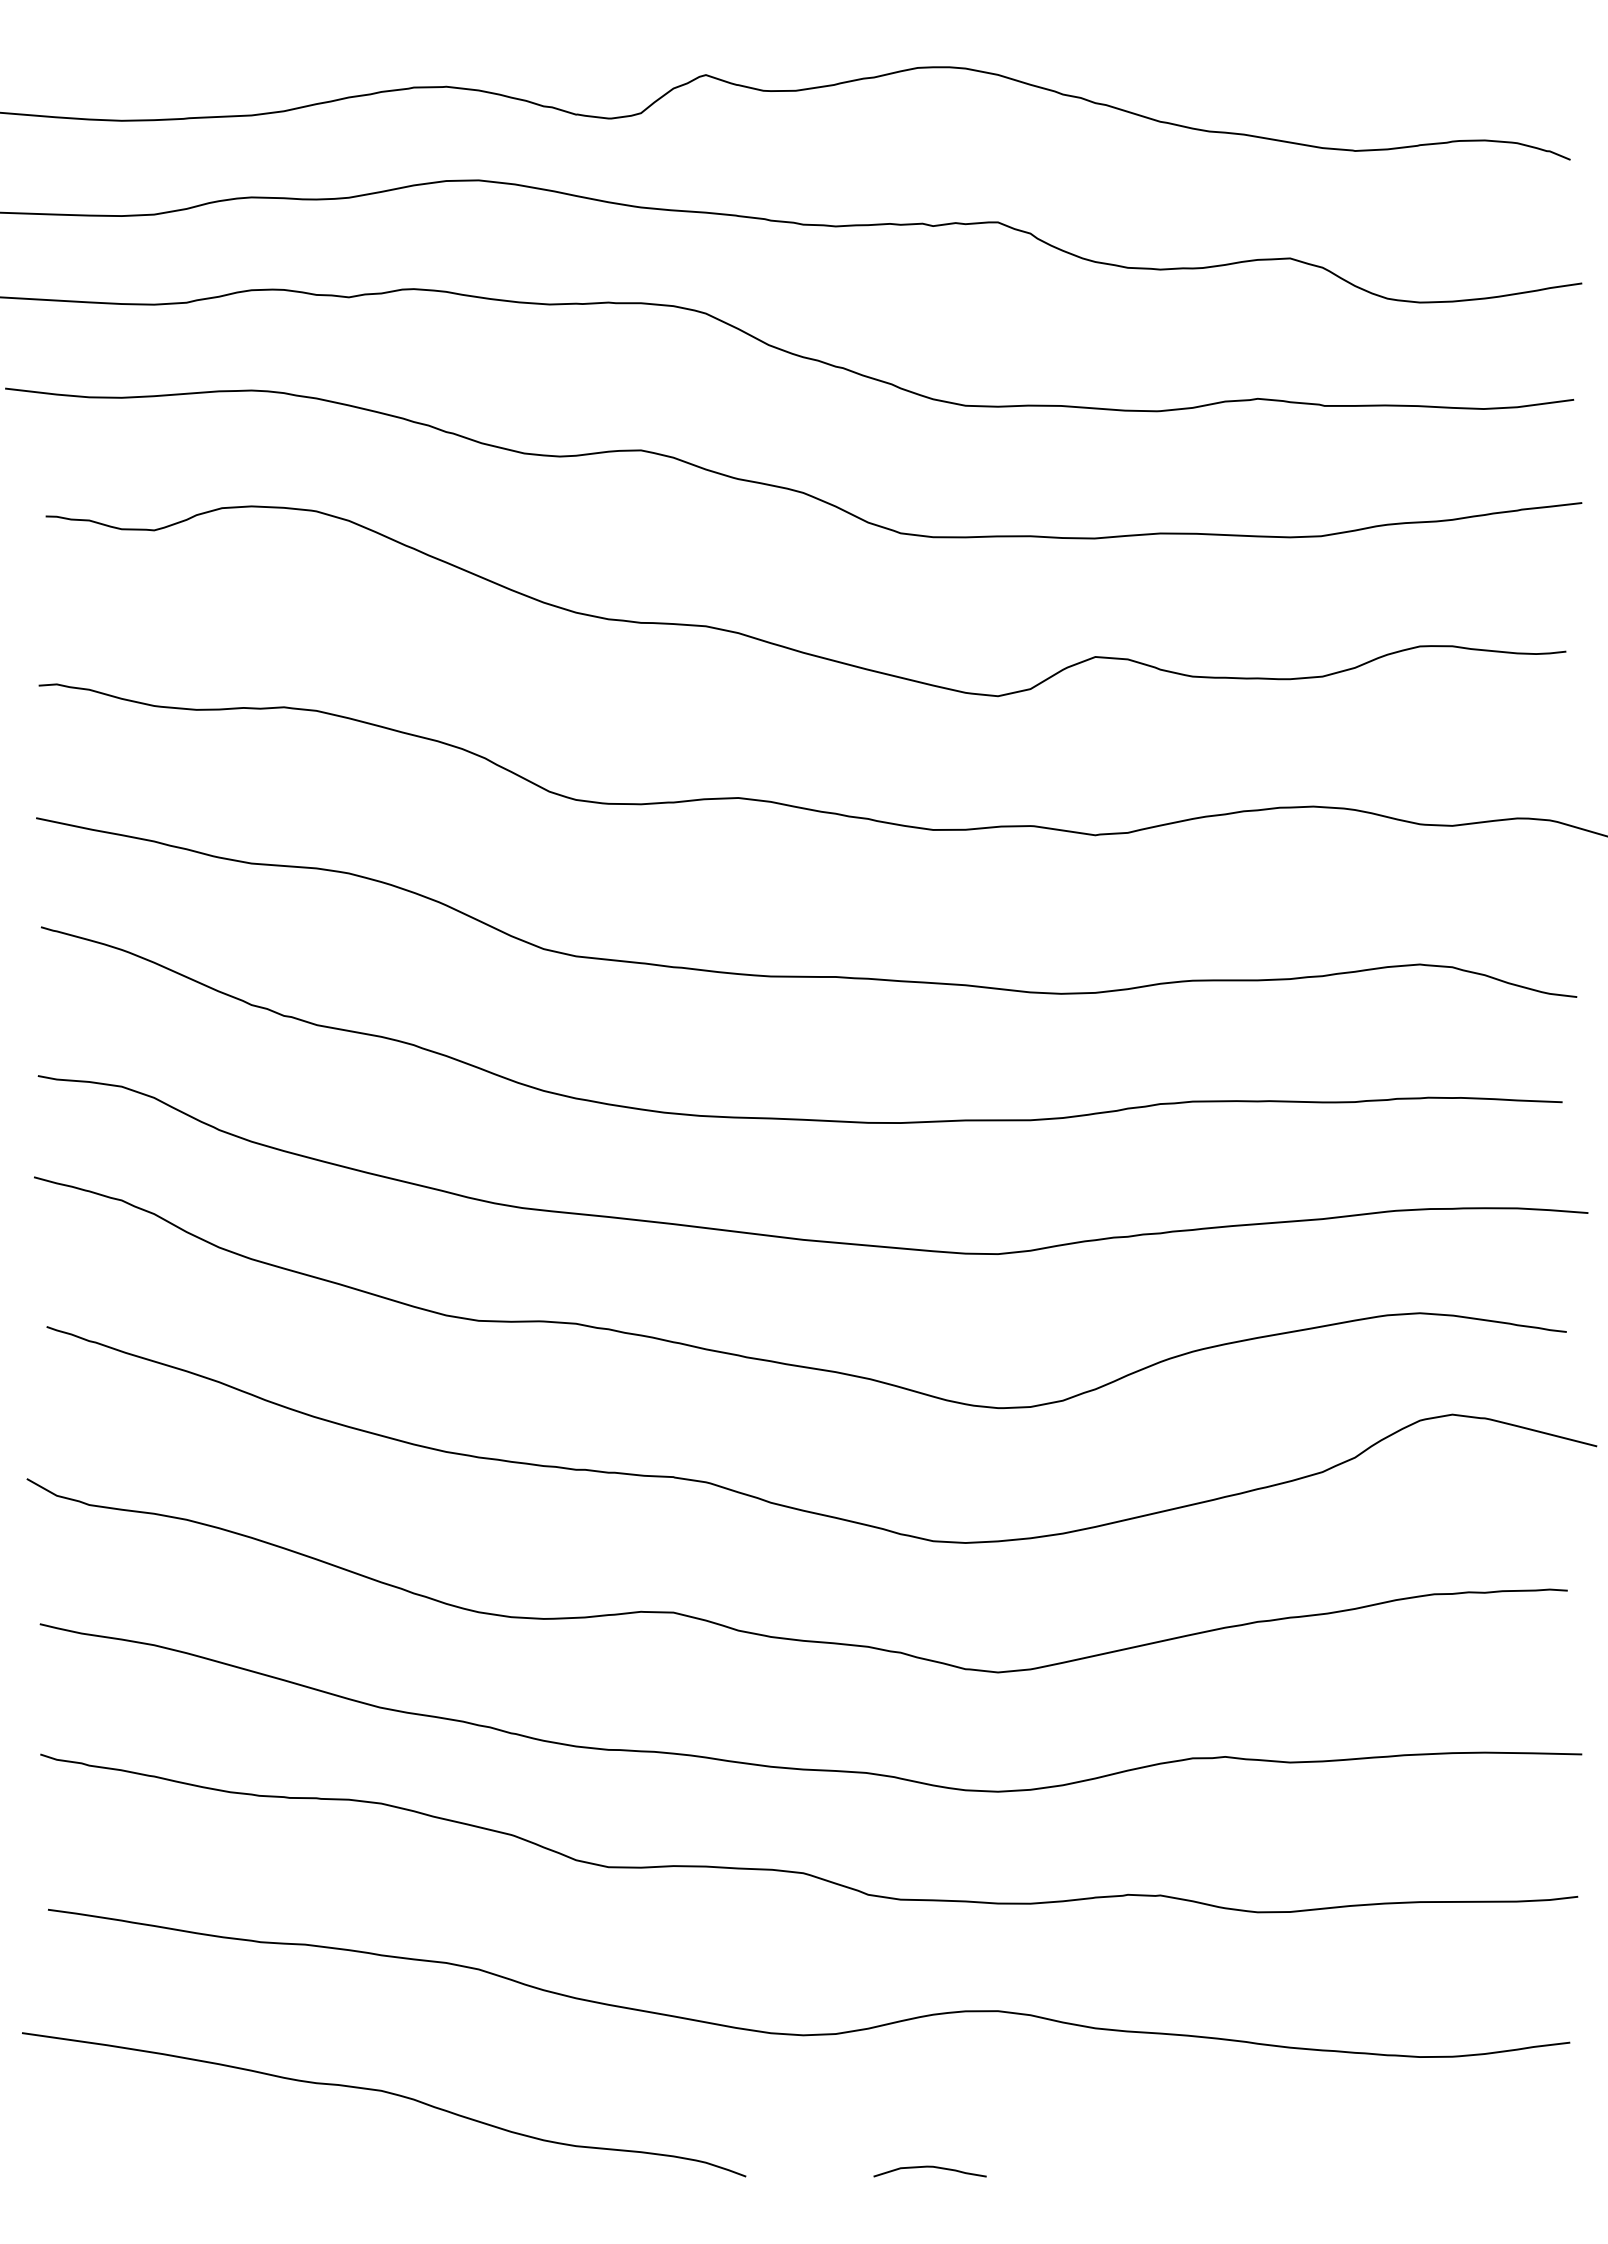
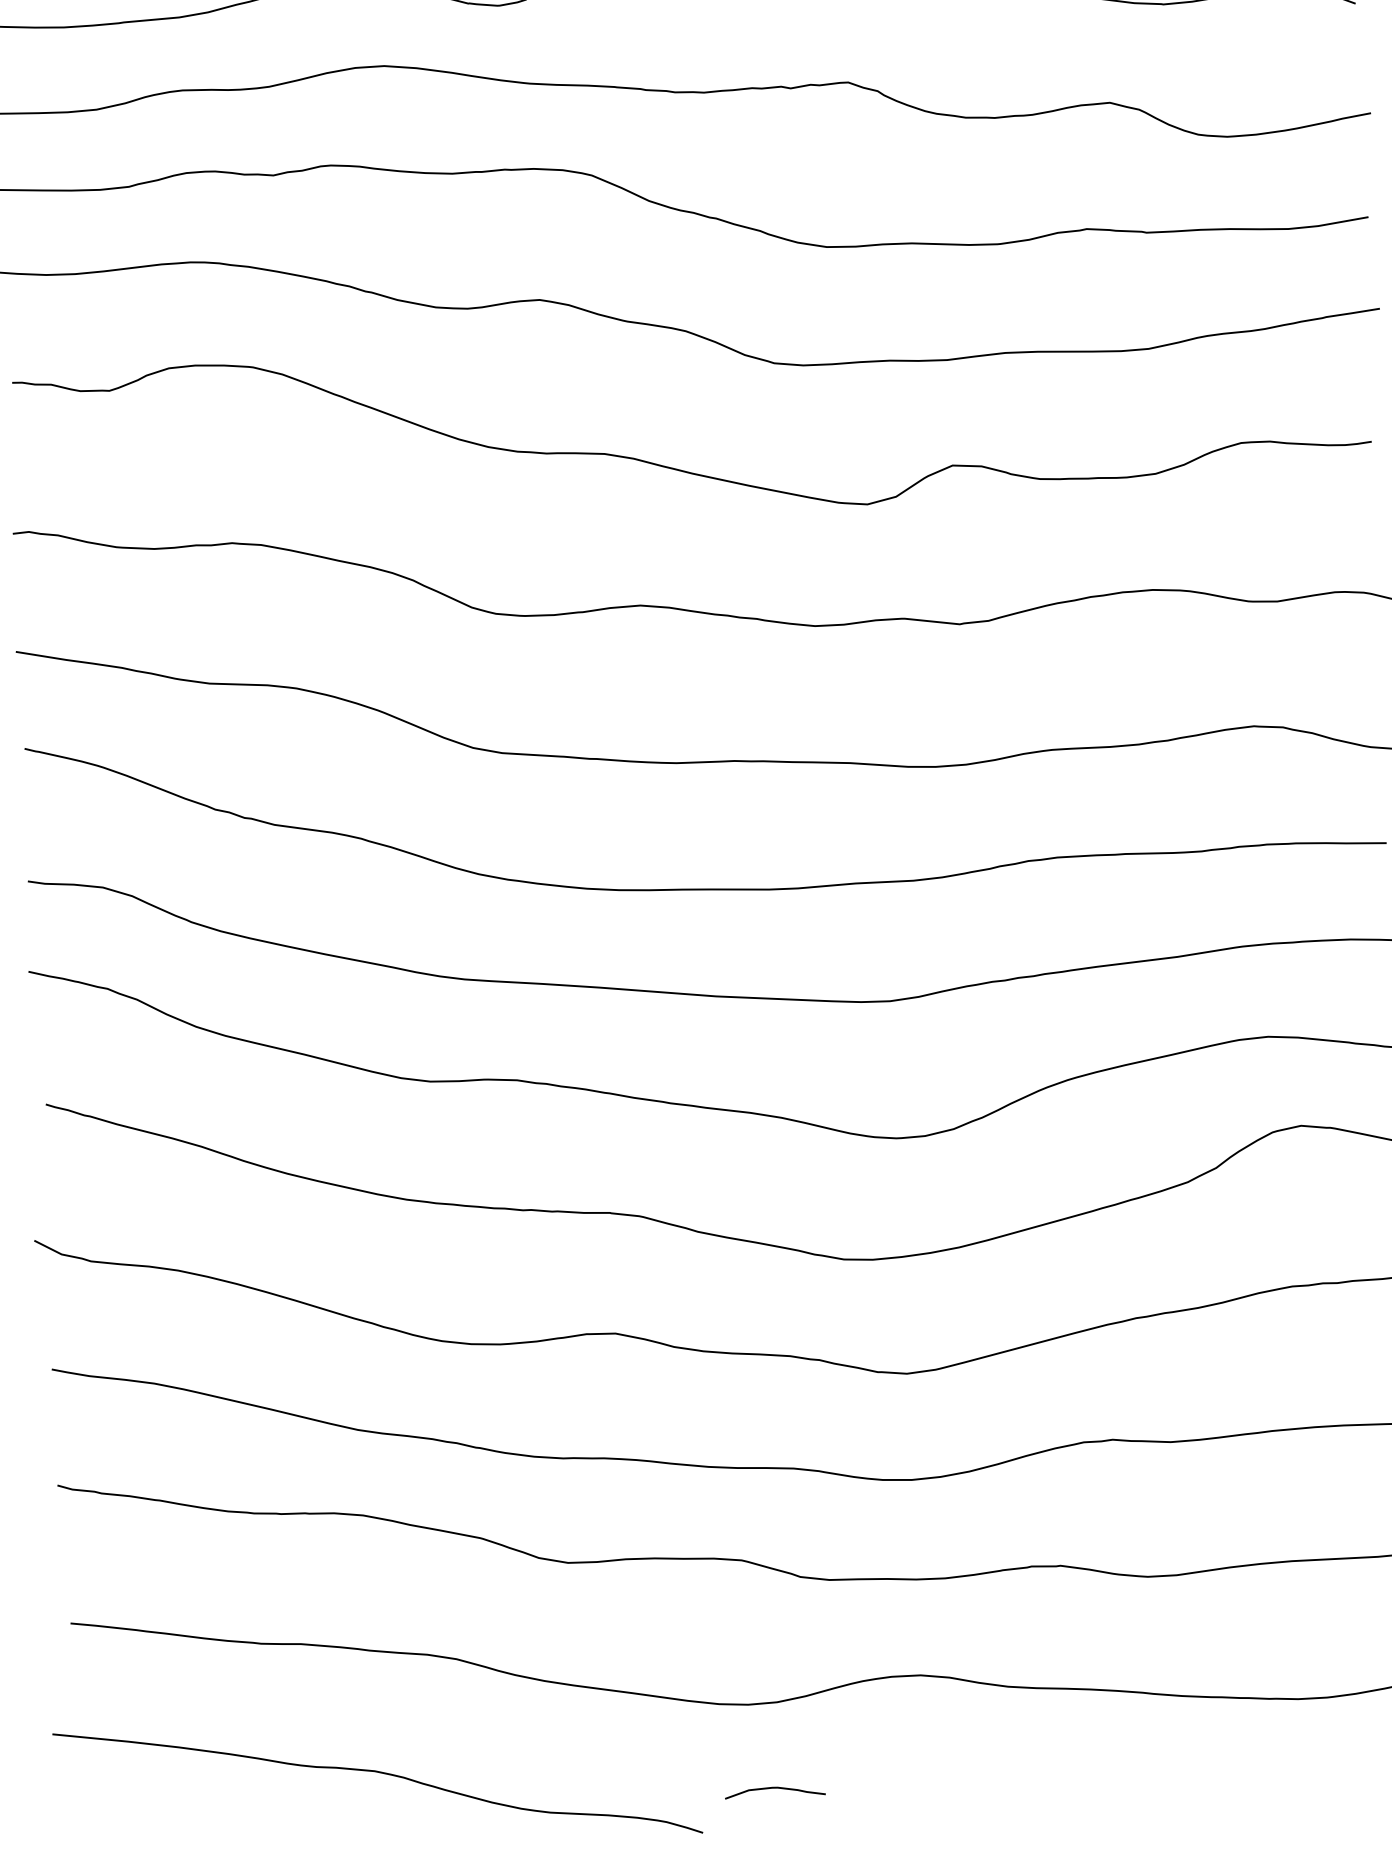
curve: (929, 2167) -> (774, 1788), moved

